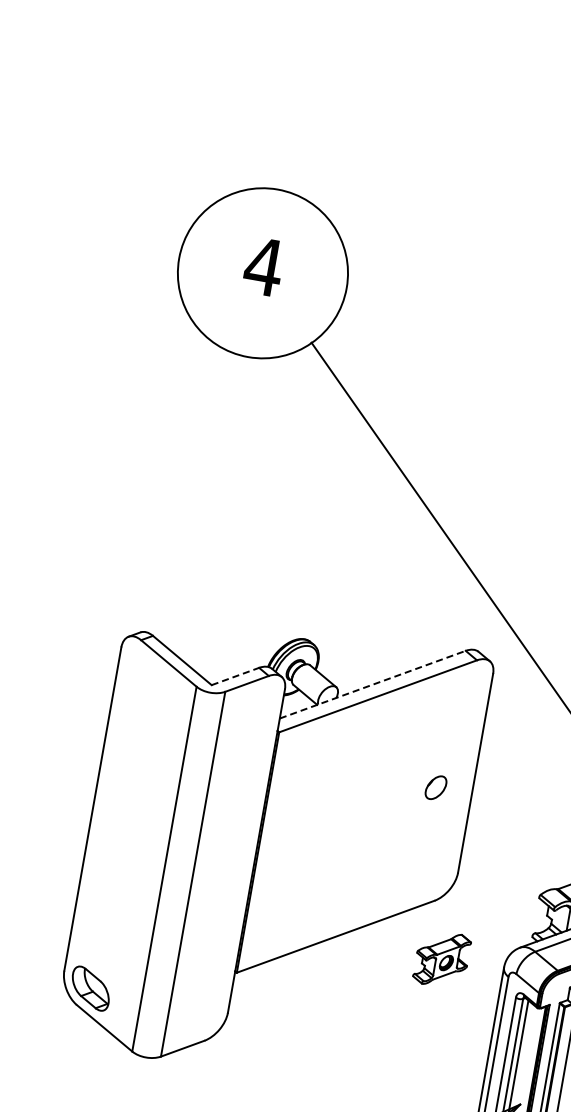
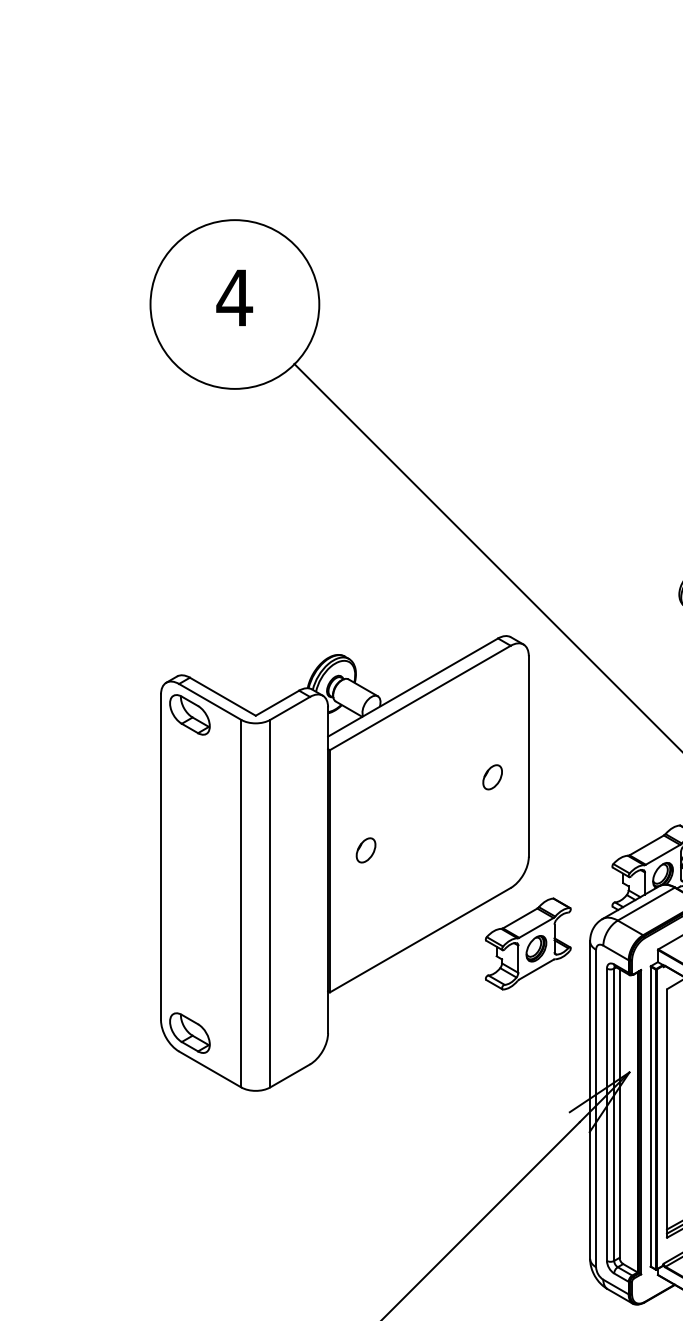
part: (146, 672) -> (189, 714), added
line: (235, 675) -> (277, 702), dashed -> solid
line: (373, 684) -> (413, 687), dashed -> solid
part: (297, 838) -> (365, 850), added
part: (441, 958) -> (527, 943), size x1.67

